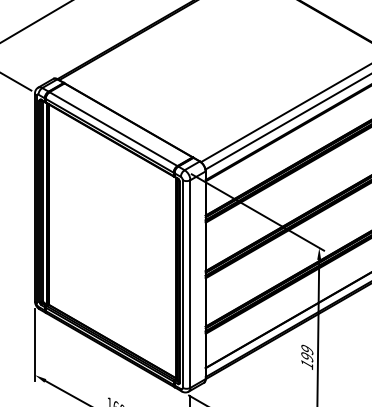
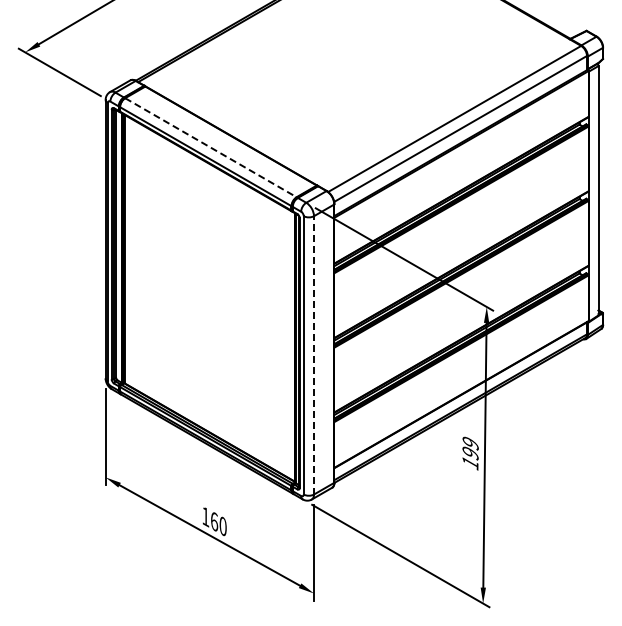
line: (113, 128) -> (210, 147), solid -> dashed
line: (190, 283) -> (314, 354), solid -> dashed

